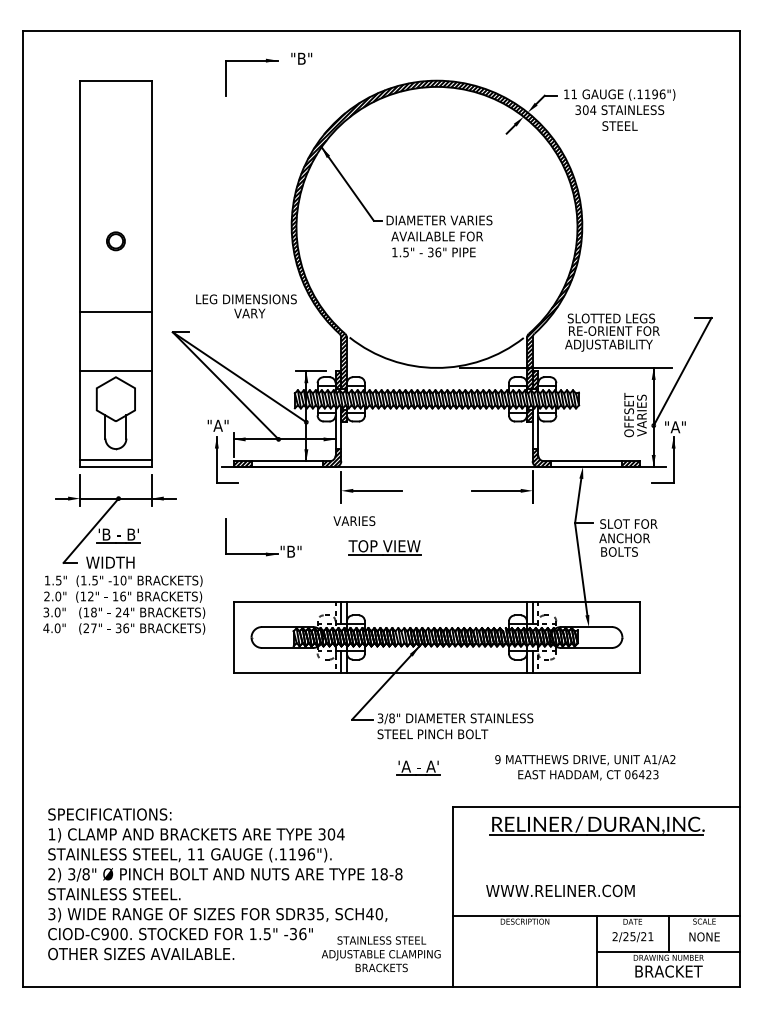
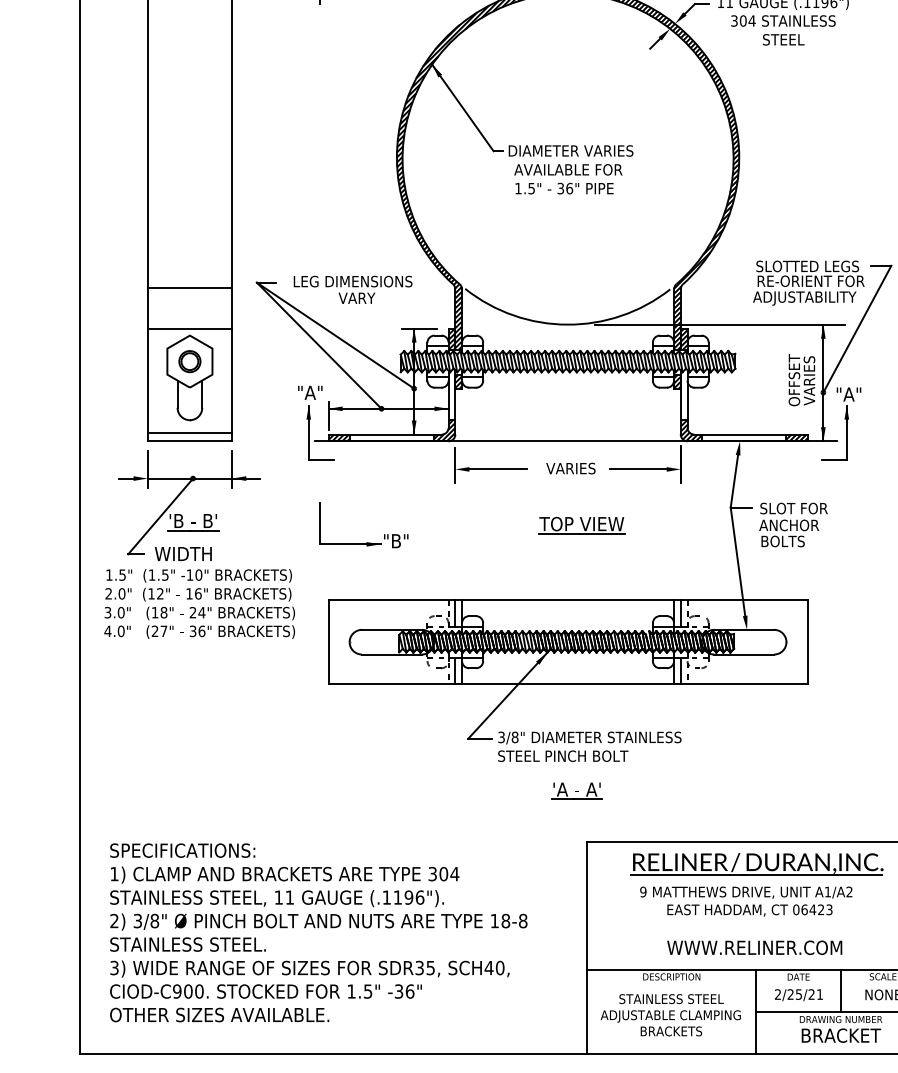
part: (115, 241) -> (189, 361), moved
text: (246, 306) -> (353, 289), moved
line: (115, 312) -> (189, 287), moved
text: (612, 332) -> (808, 282), moved
text: (354, 520) -> (571, 467), moved
part: (384, 547) -> (581, 525), moved
part: (418, 767) -> (576, 790), moved
text: (585, 767) -> (746, 901), moved
text: (560, 890) -> (754, 947), moved
text: (381, 954) -> (671, 1015), moved

